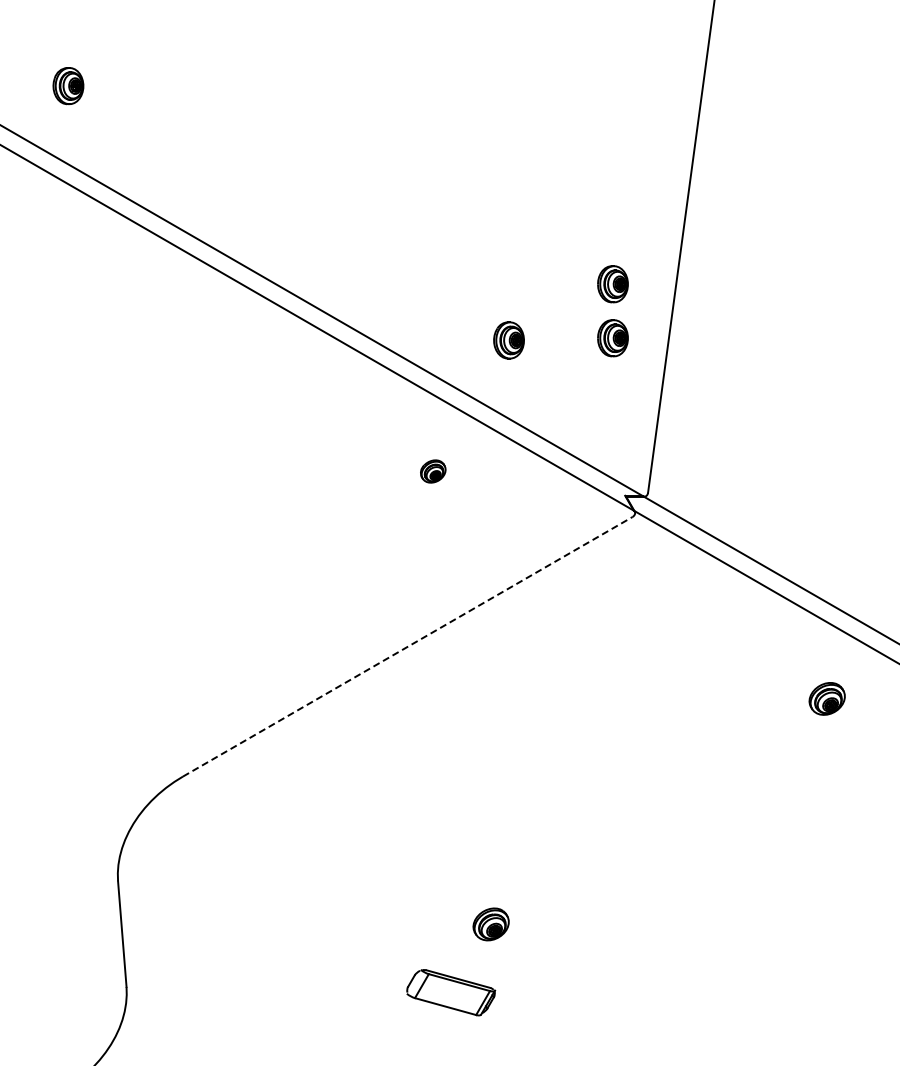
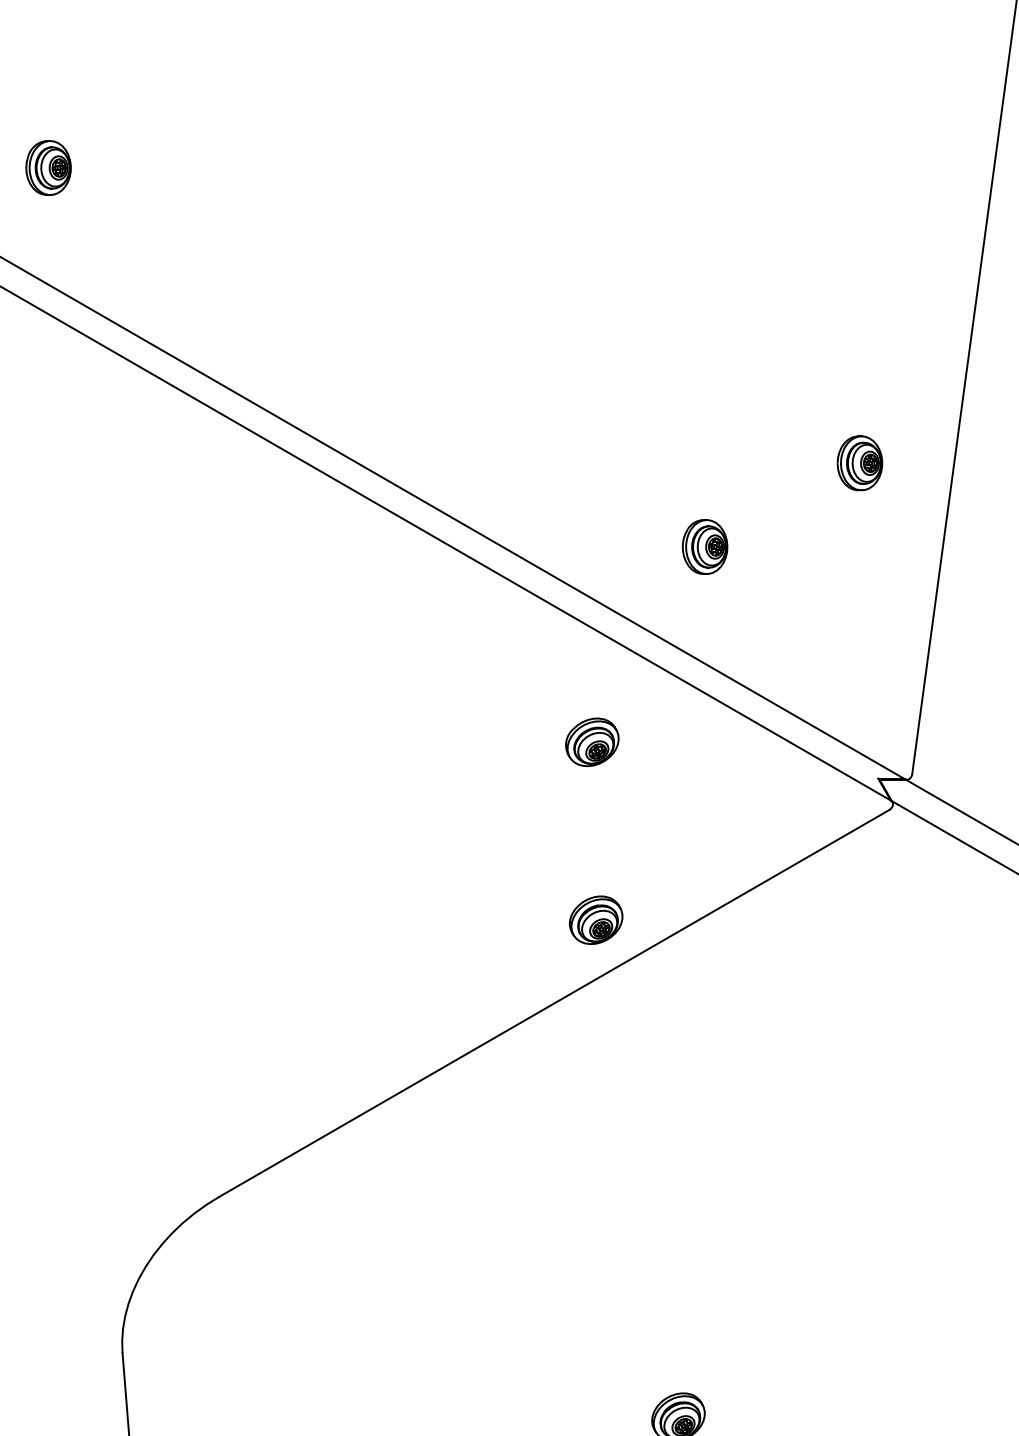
part: (612, 338) -> (859, 544), removed
part: (432, 471) -> (591, 742), size x1.43
part: (435, 590) -> (595, 919), added
line: (407, 646) -> (553, 1003), dashed -> solid

